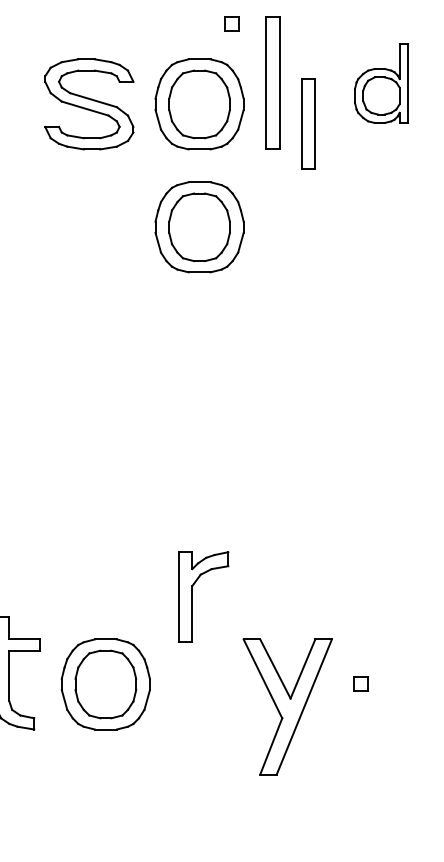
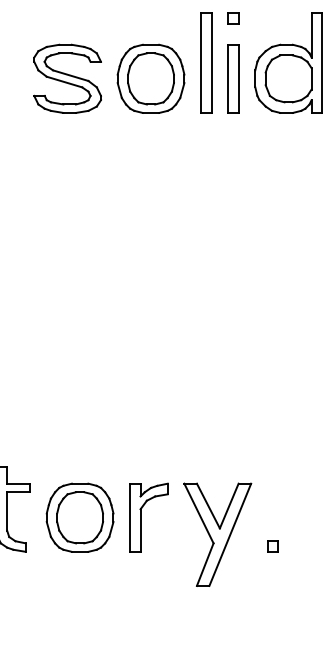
part: (231, 24) -> (233, 18), moved
part: (381, 82) -> (288, 62), size x1.67
part: (308, 123) -> (233, 78), moved
part: (198, 226) -> (150, 171), removed
part: (193, 596) -> (141, 517), moved
part: (360, 684) -> (272, 546), moved

